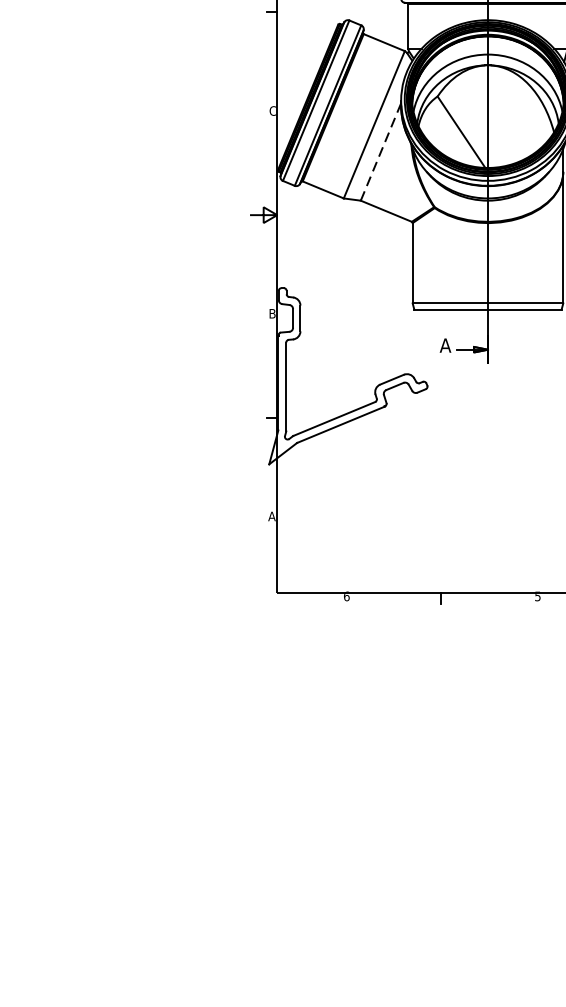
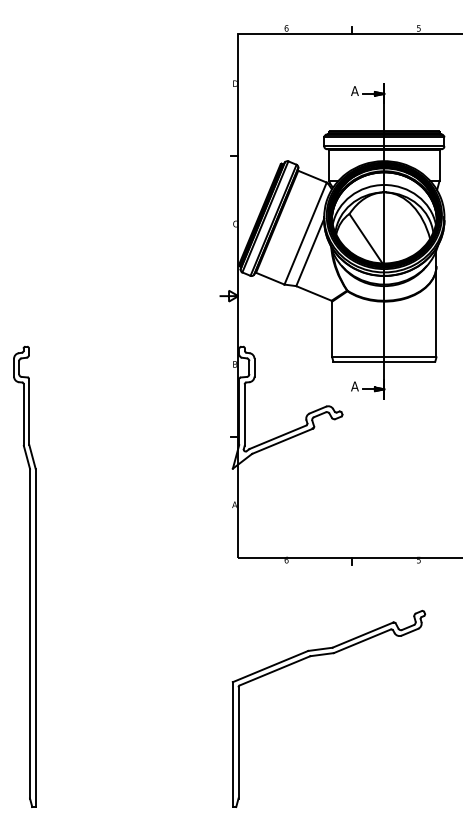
line: (381, 152) -> (310, 252), dashed -> solid
part: (403, 734) -> (325, 655), added

